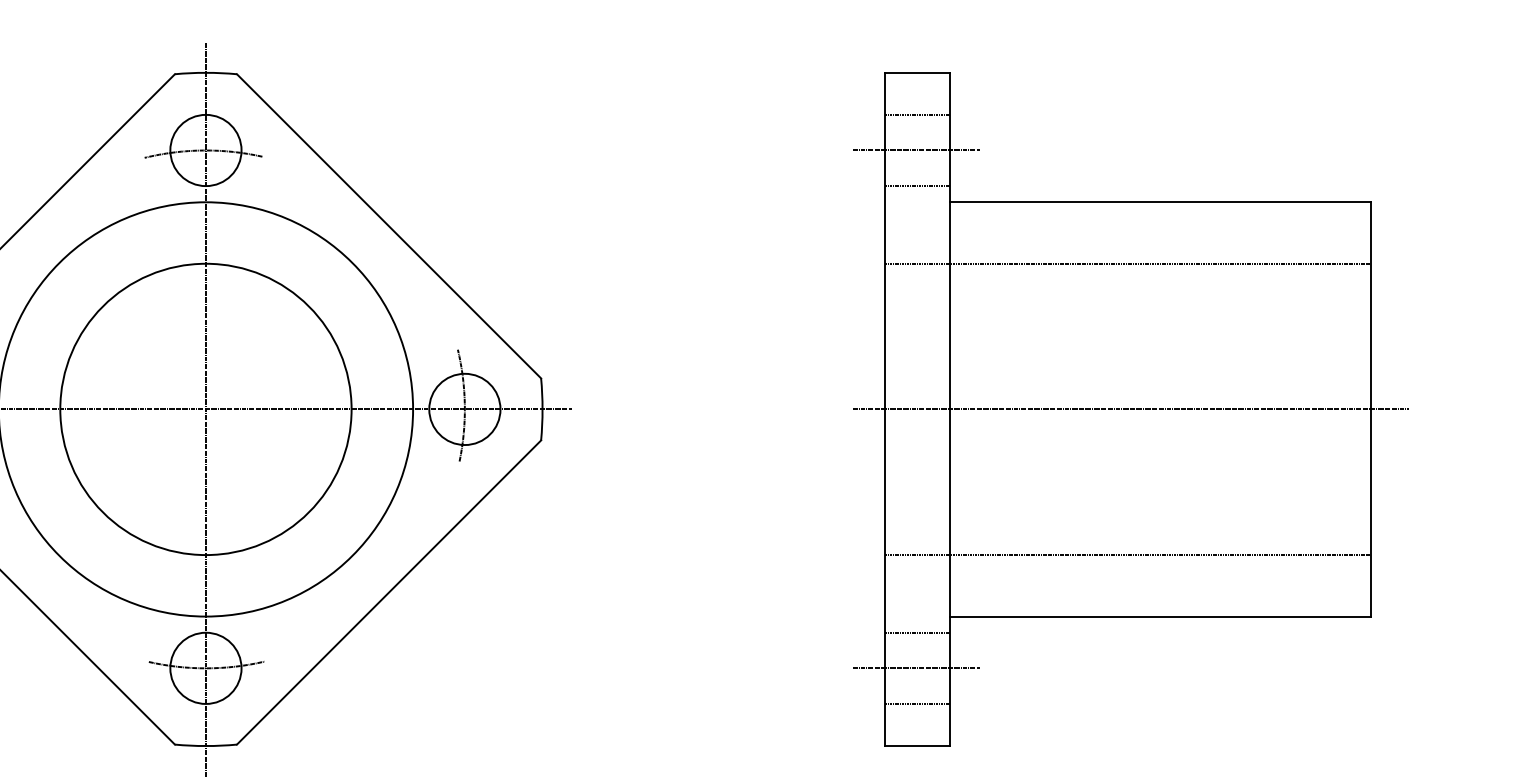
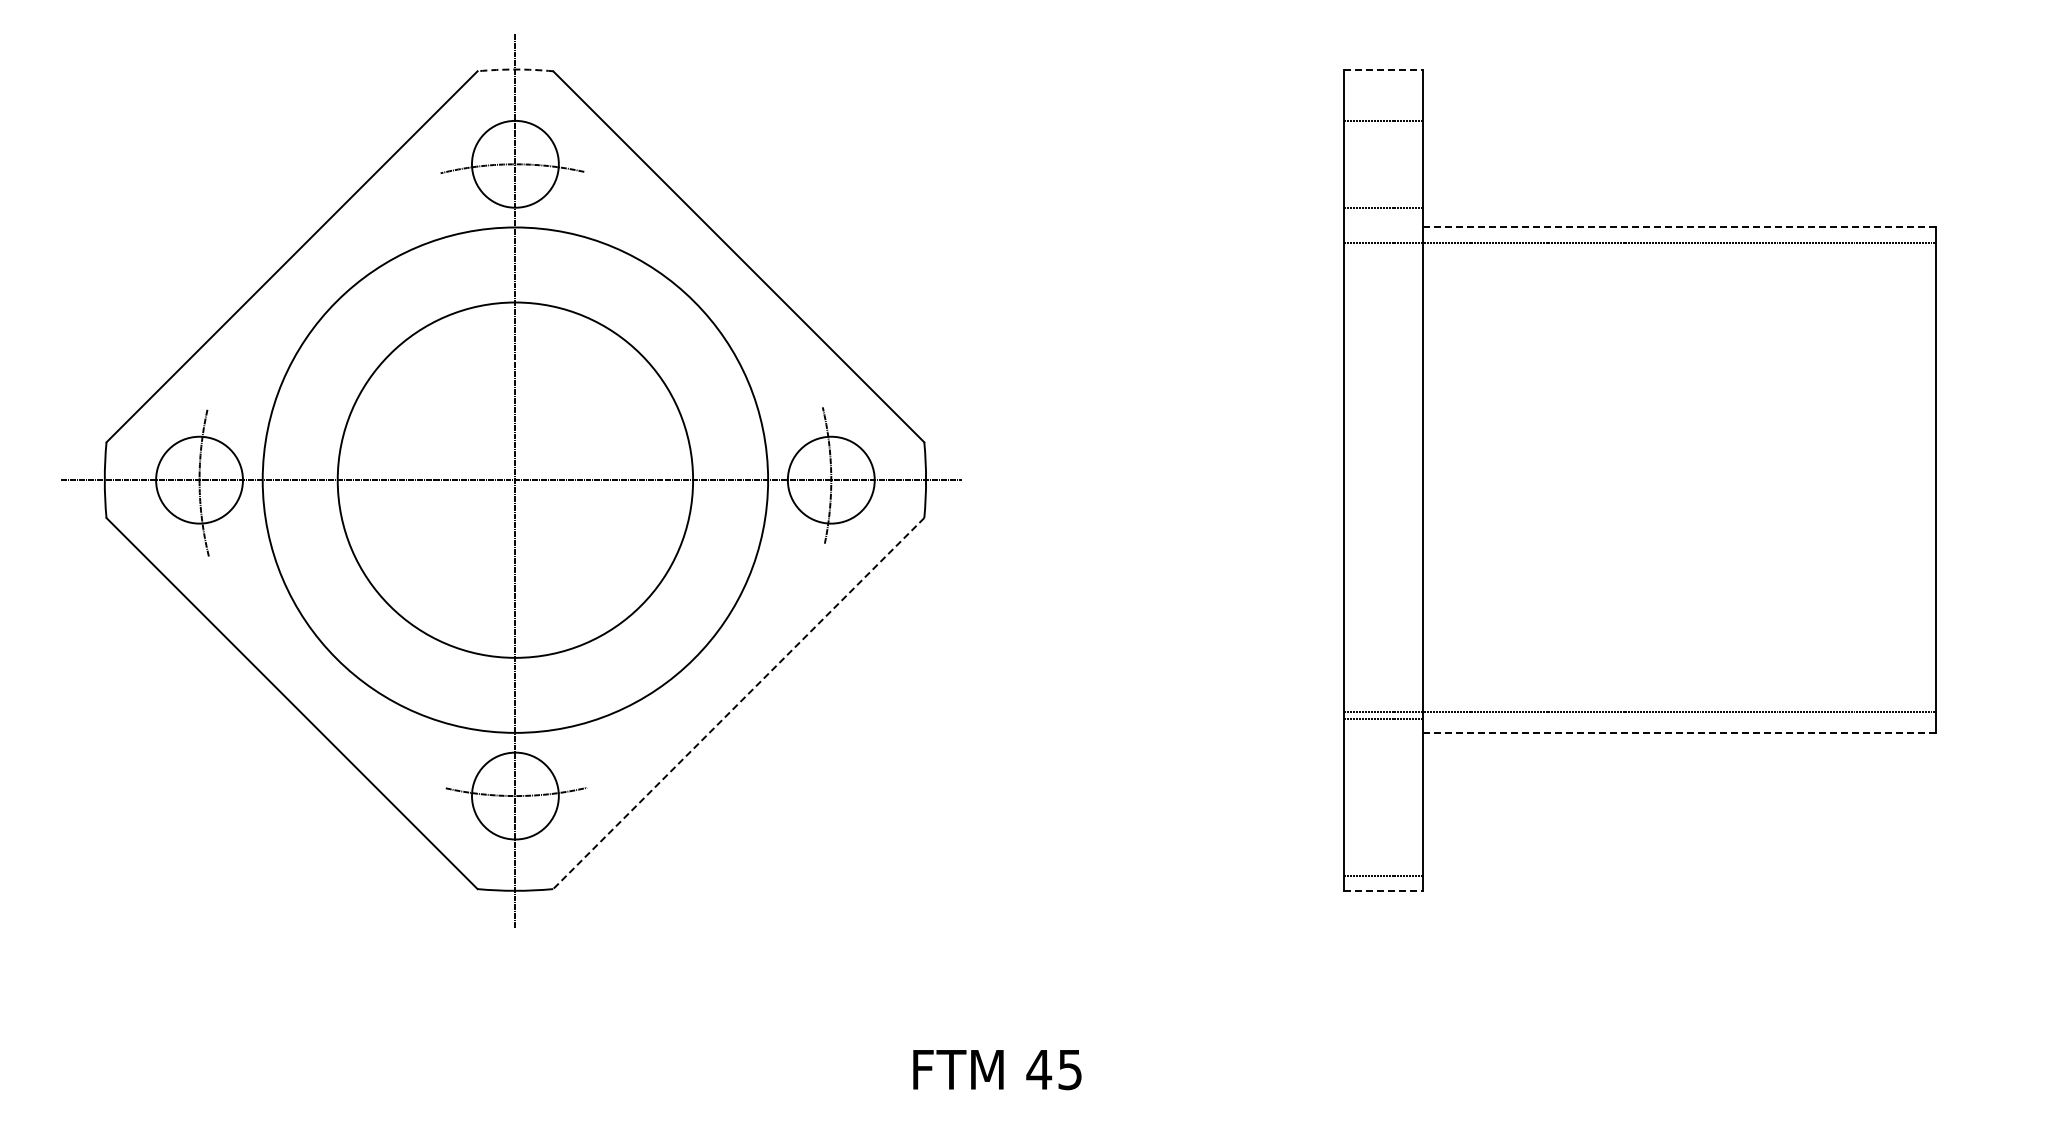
arc: (206, 72) -> (515, 69), solid -> dashed
line: (918, 72) -> (1384, 69), solid -> dashed
line: (916, 150) -> (1382, 164), removed
line: (1160, 202) -> (1679, 227), solid -> dashed
line: (1128, 263) -> (1640, 242), moved
line: (1131, 409) -> (1644, 480), removed
line: (1128, 554) -> (1640, 711), moved
line: (388, 592) -> (738, 703), solid -> dashed
line: (1160, 616) -> (1679, 732), solid -> dashed
line: (917, 632) -> (1383, 718), moved
line: (916, 668) -> (1382, 796), removed
line: (917, 703) -> (1383, 875), moved
line: (918, 745) -> (1384, 890), solid -> dashed

